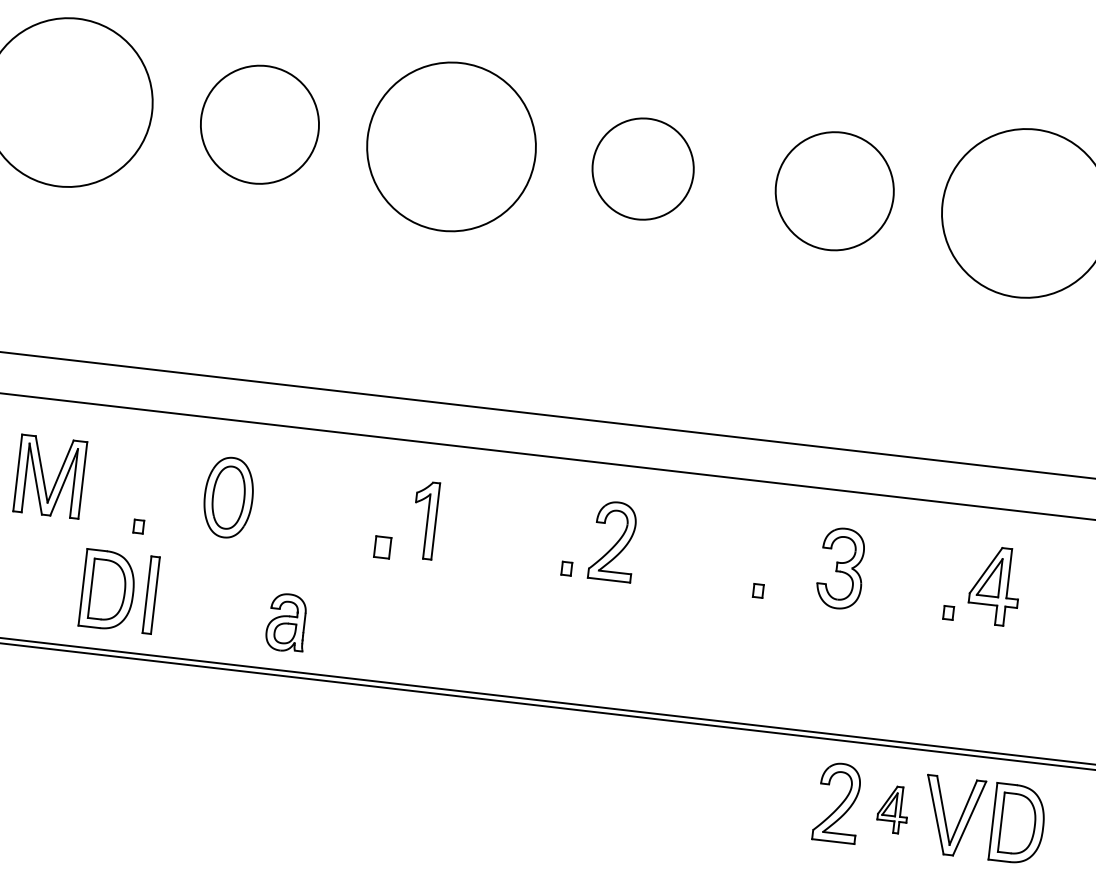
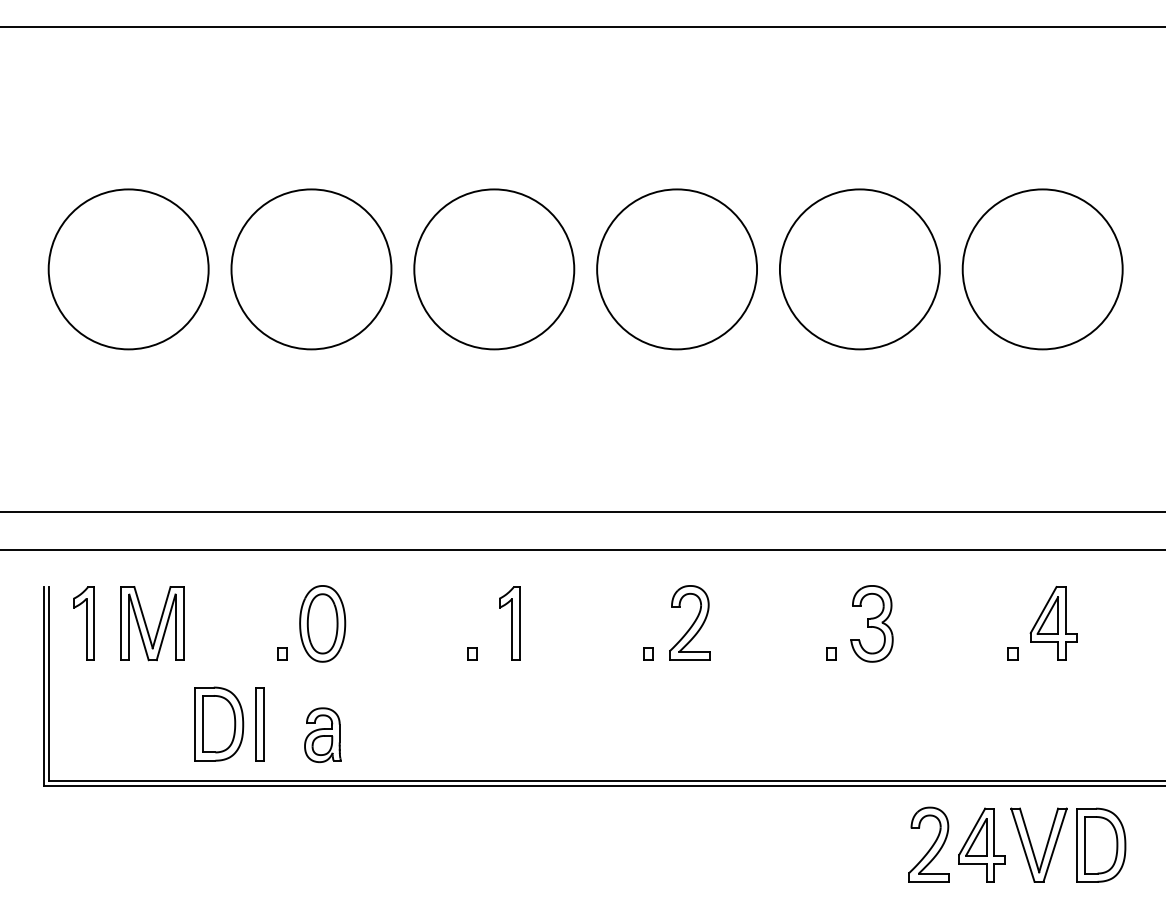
circle: (259, 124) -> (311, 269), size x1.43
circle: (643, 169) -> (677, 269), size x1.67
circle: (834, 191) -> (859, 269), size x1.43
part: (139, 526) -> (282, 653), moved
part: (382, 546) -> (472, 653), size x0.62
part: (840, 568) -> (871, 623), moved
part: (286, 622) -> (322, 735), moved
part: (892, 808) -> (981, 844), size x1.67

